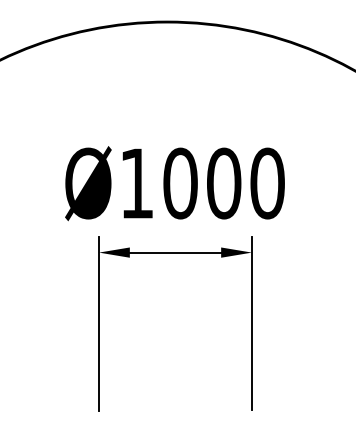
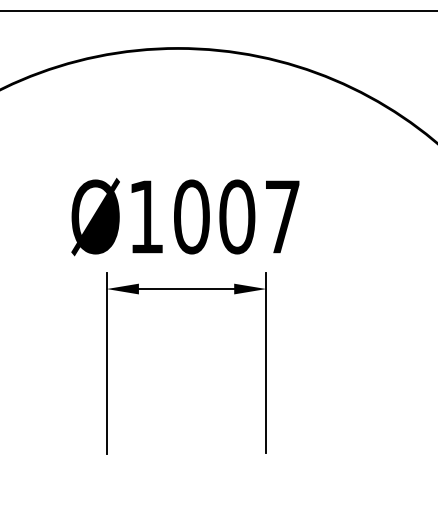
text: (267, 183) -> (282, 216), Ø1000 -> Ø1007

